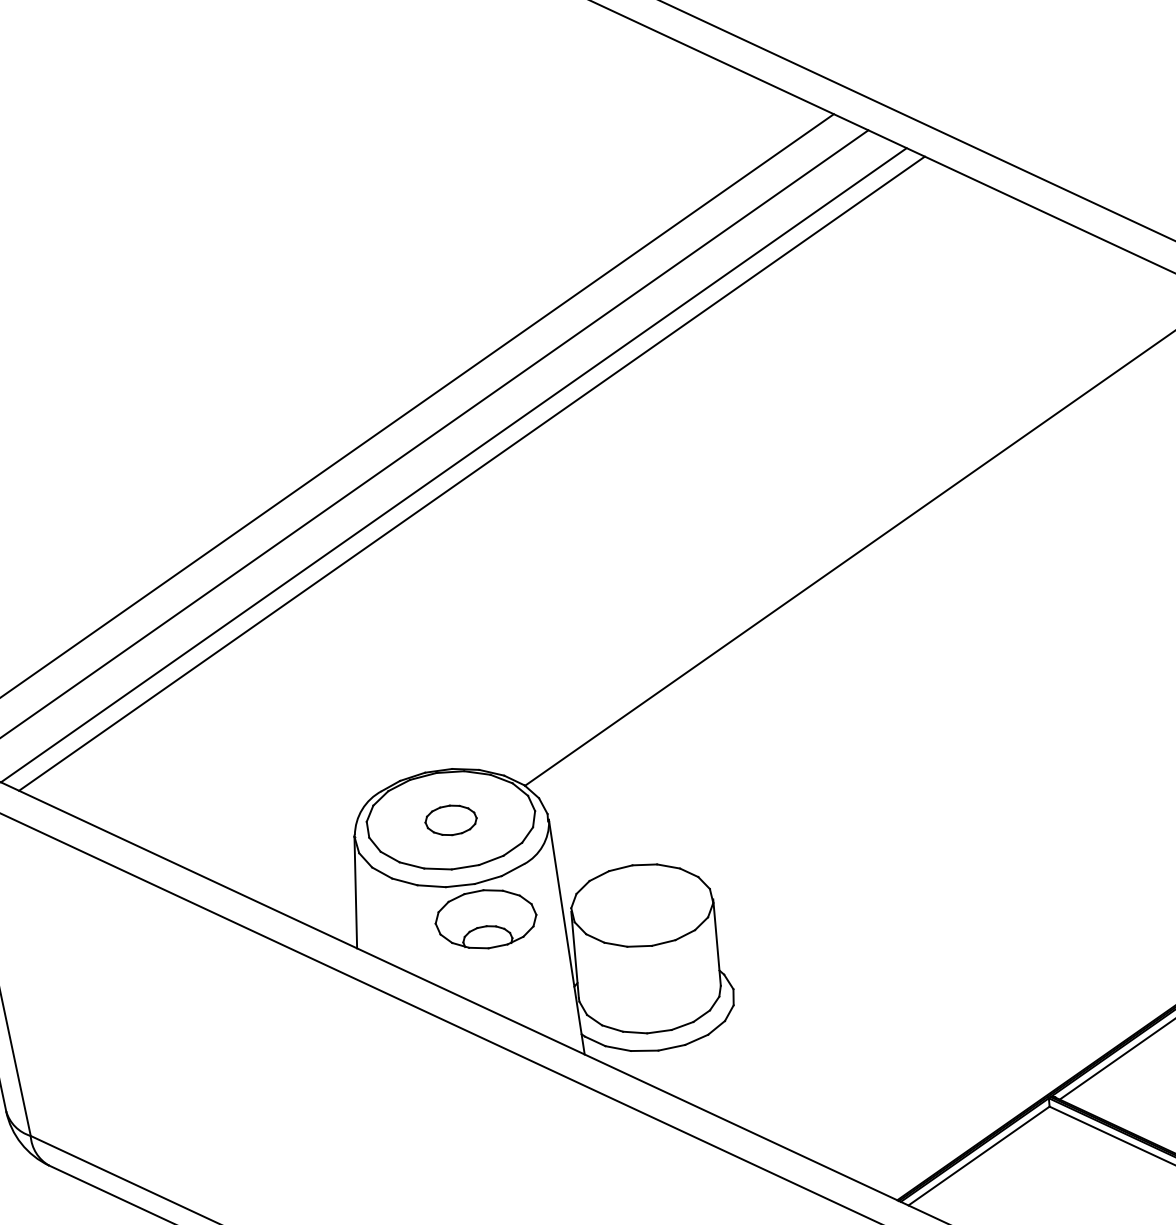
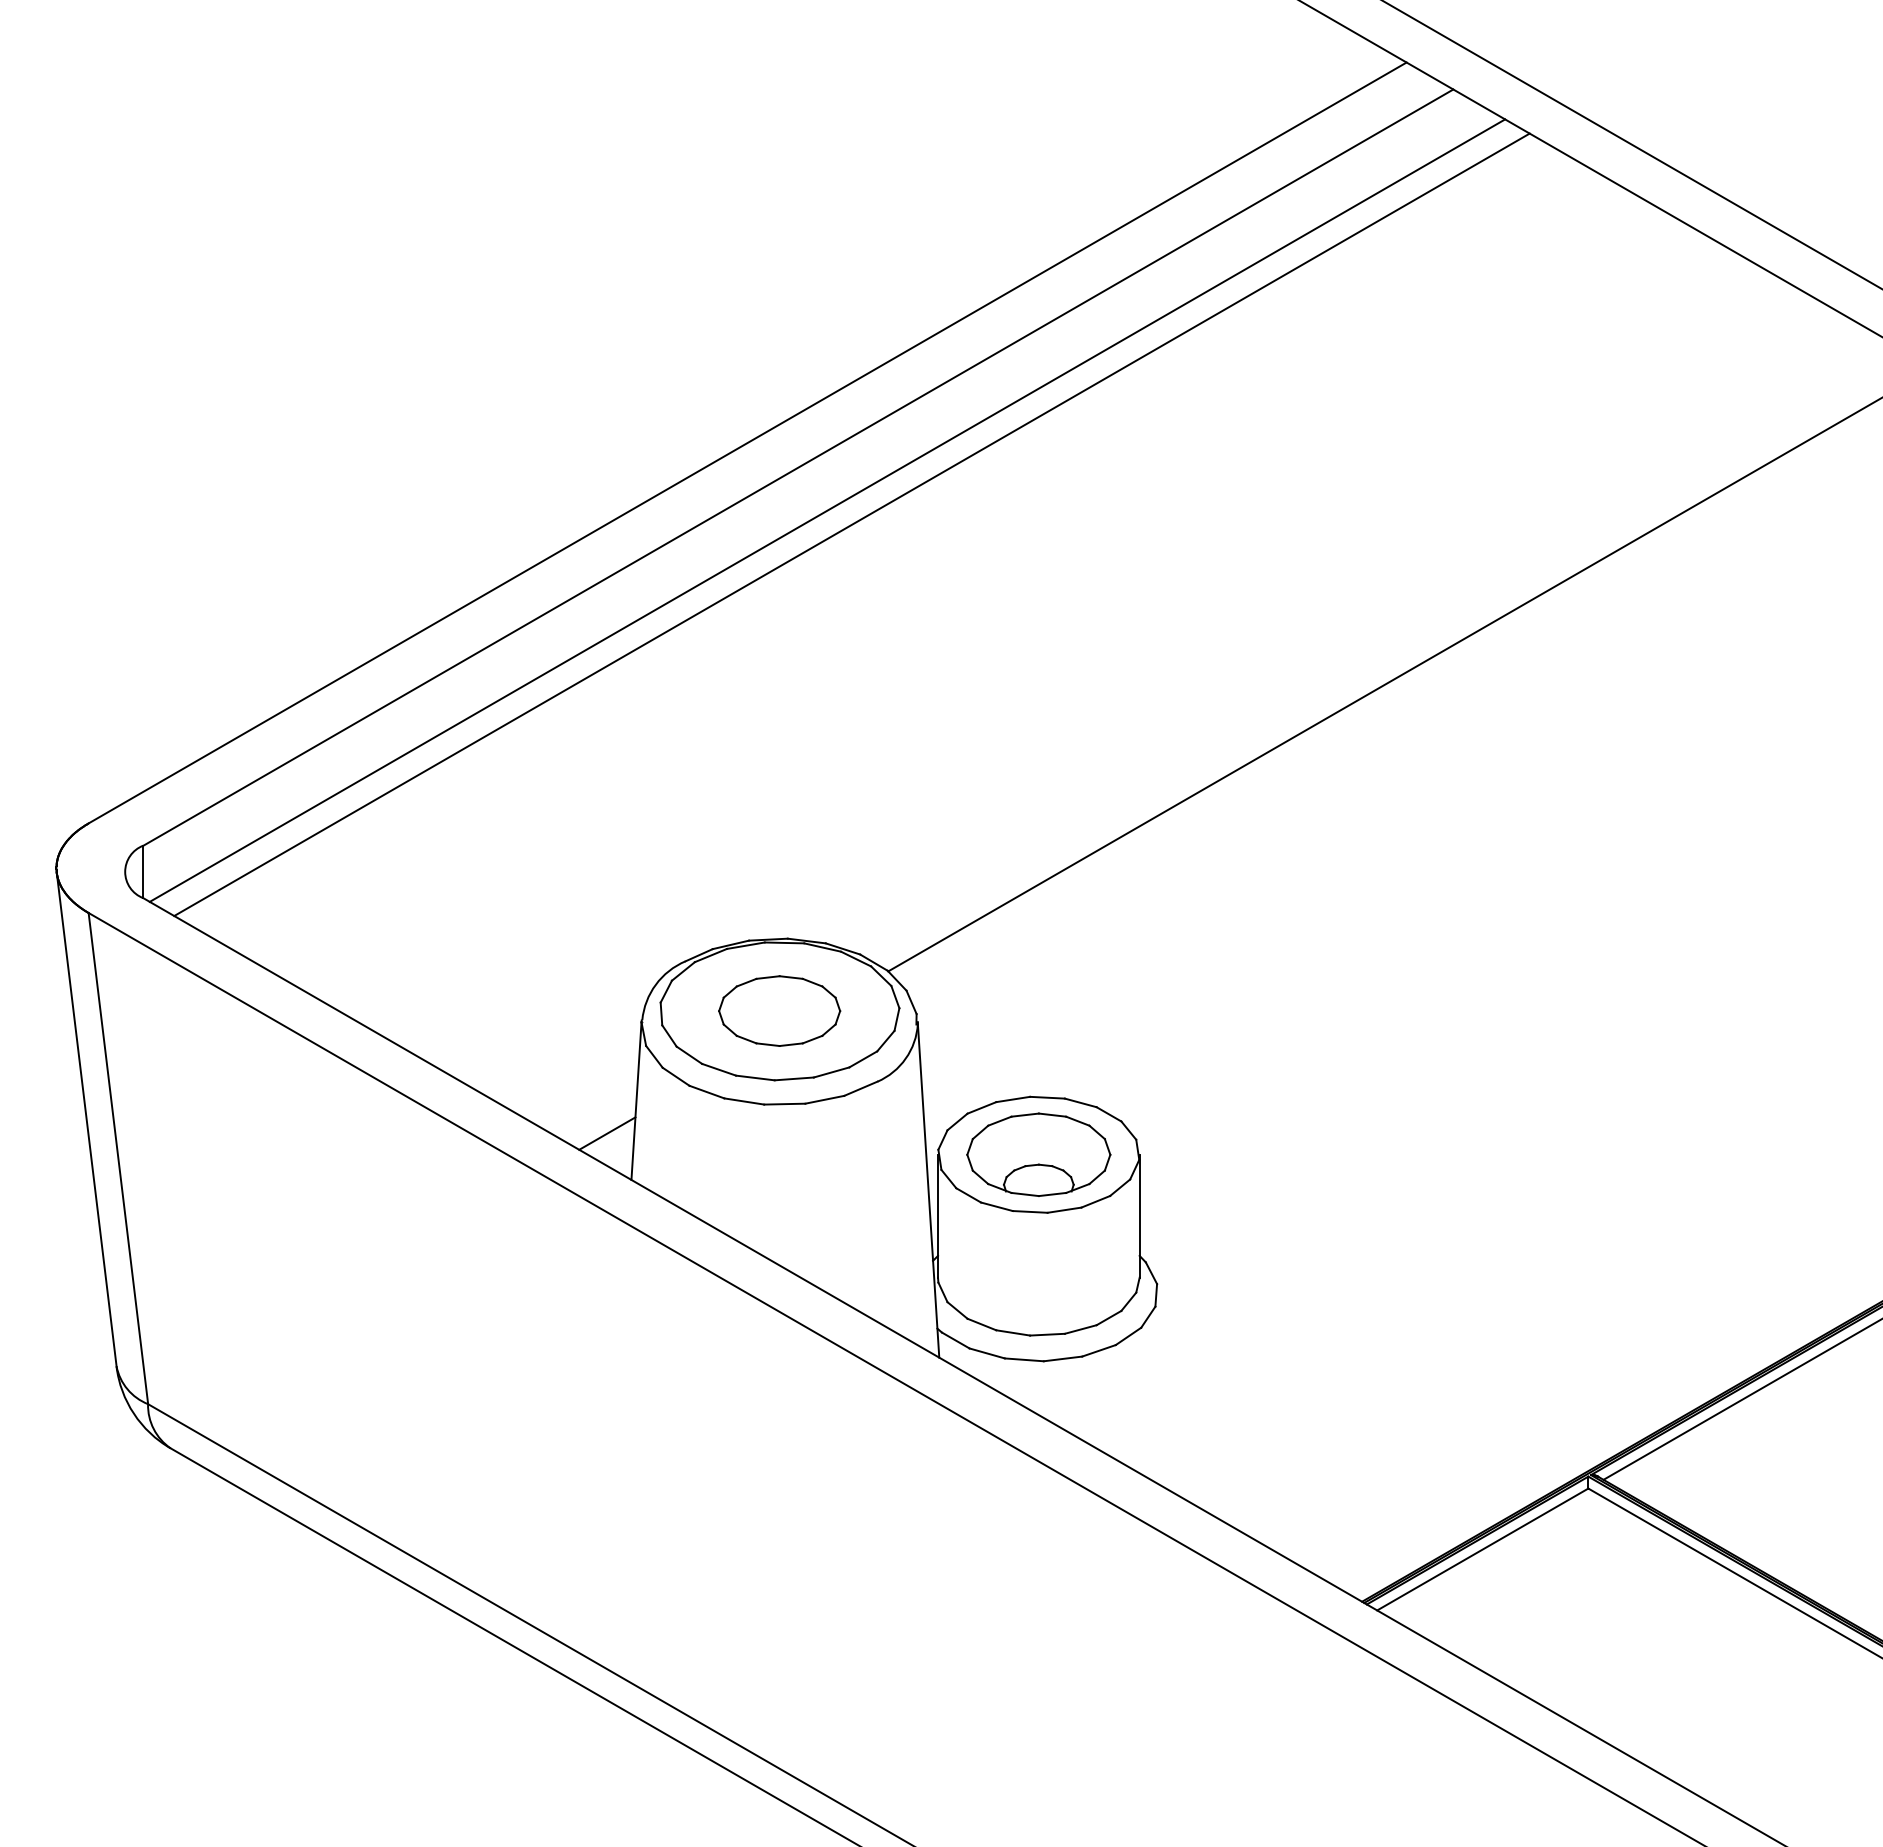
part: (450, 820) -> (779, 1010), size x1.67
line: (337, 917) -> (607, 1133), added
part: (485, 919) -> (1038, 1154), moved

